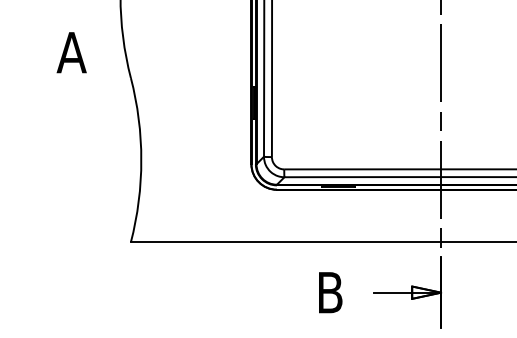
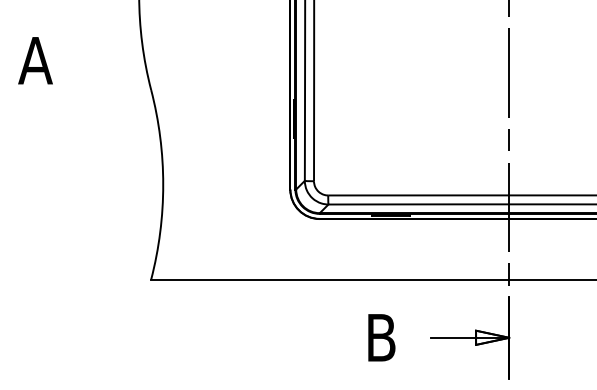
text: (71, 52) -> (35, 60), moved

